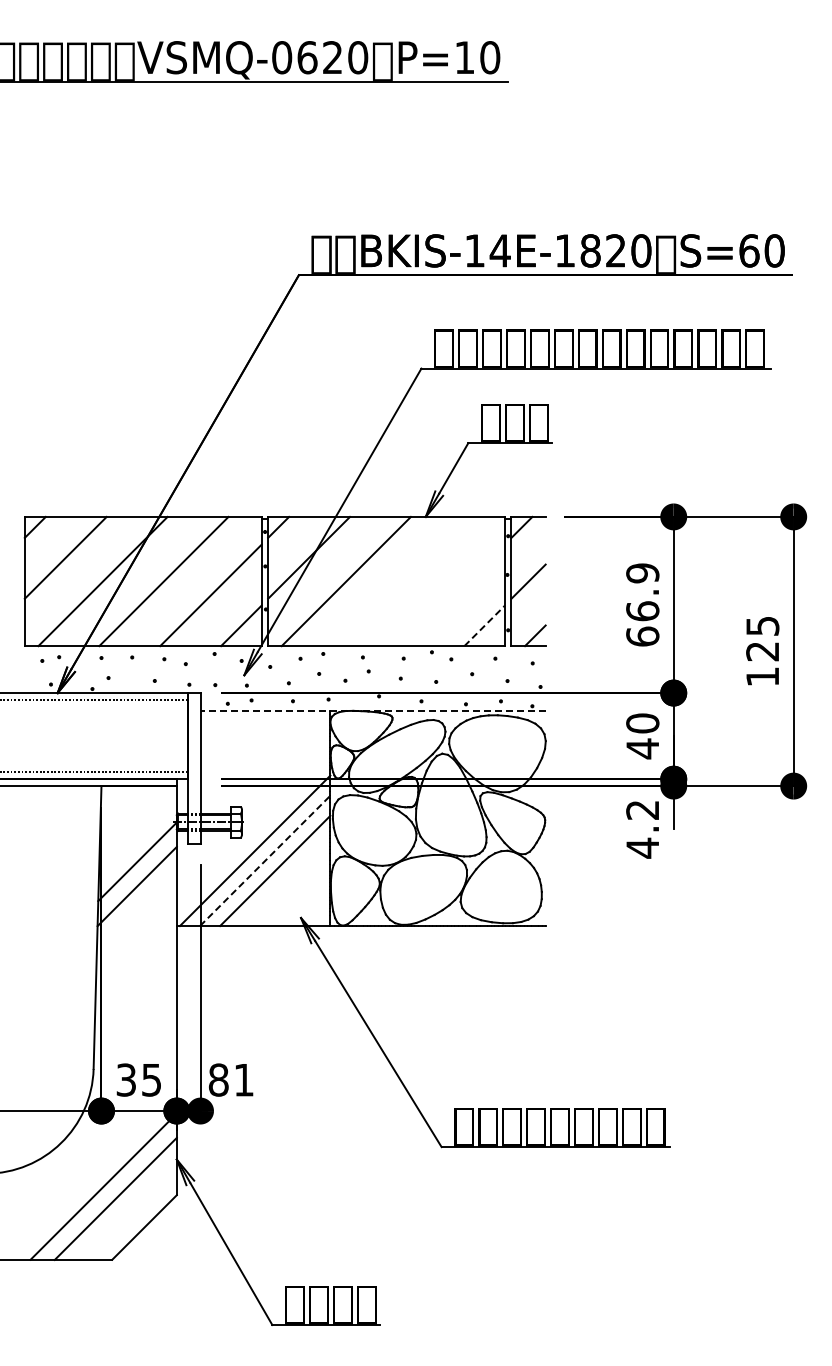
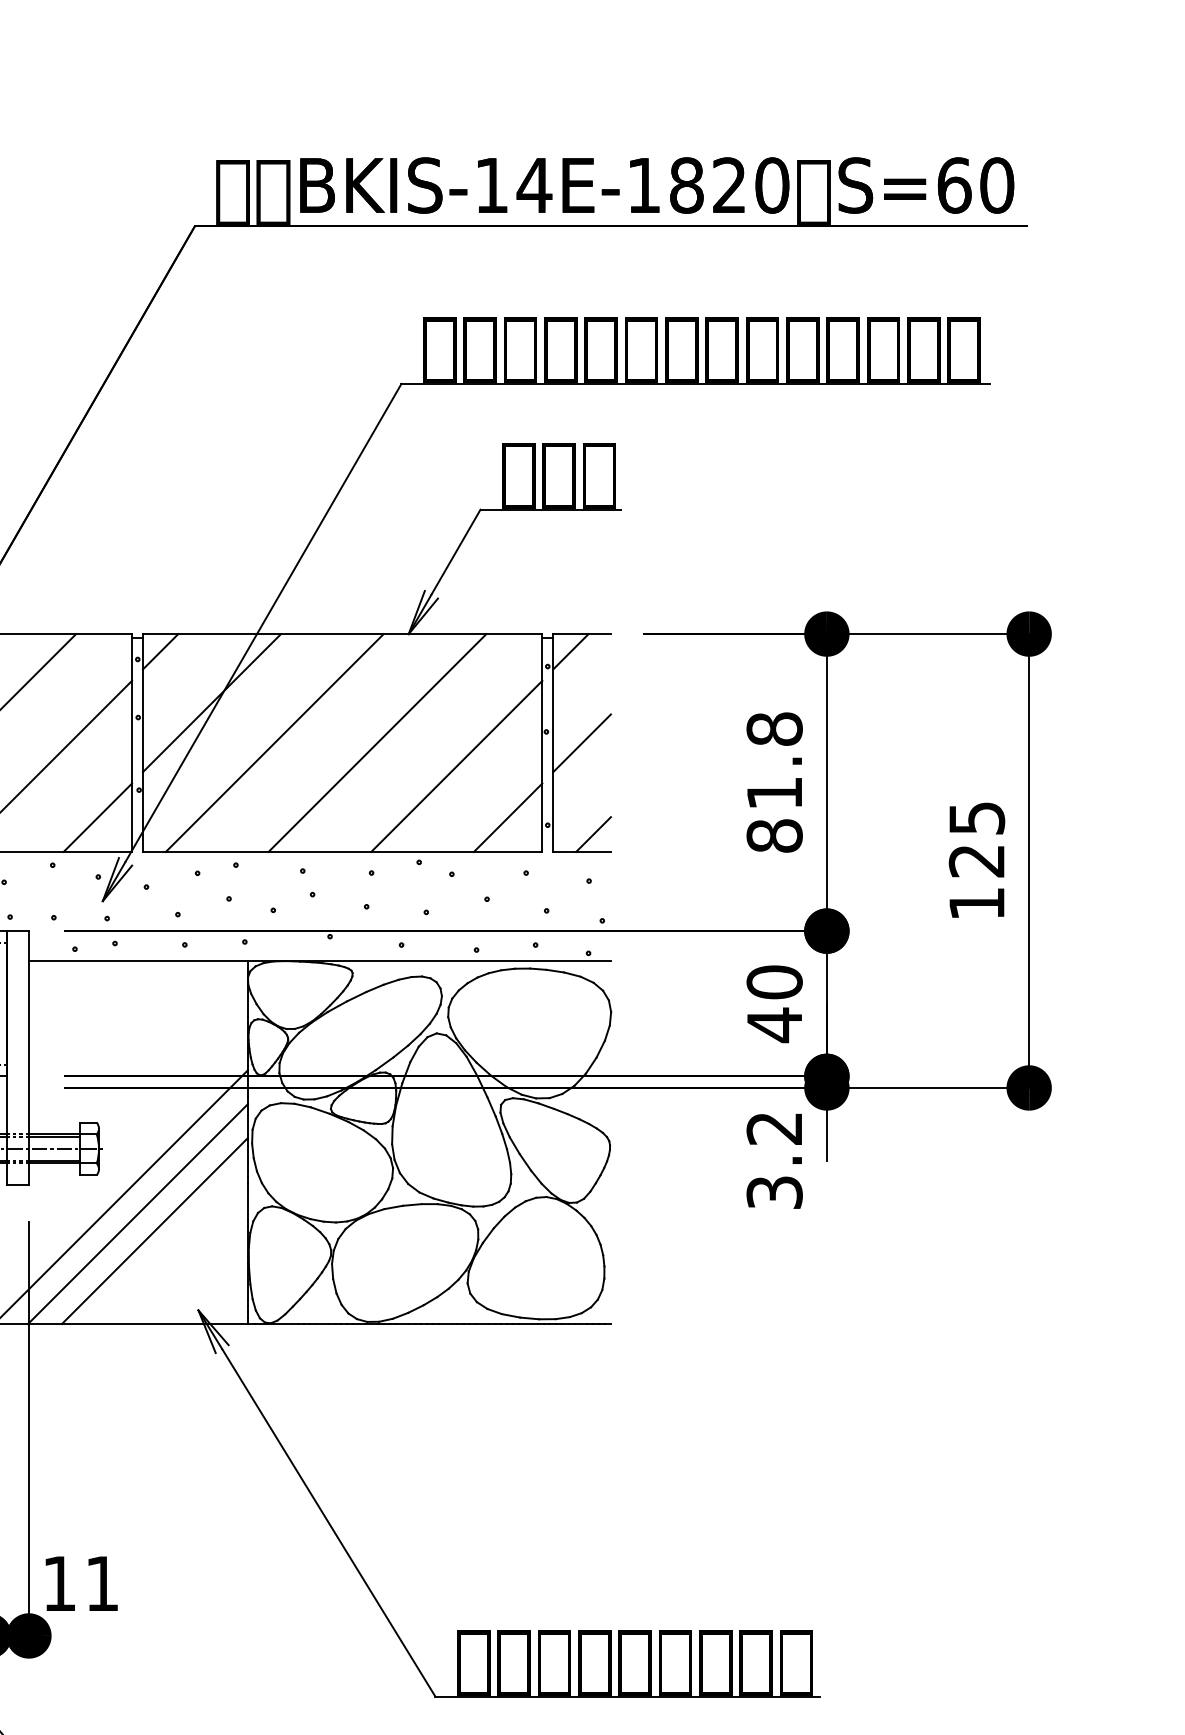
line: (406, 581) -> (376, 742), added
line: (453, 595) -> (455, 766), added
text: (642, 604) -> (774, 781), 66.9 -> 81.8
line: (484, 625) -> (507, 817), dashed -> solid
line: (373, 710) -> (320, 960), dashed -> solid
text: (642, 847) -> (774, 1191), 4.2 -> 3.2
line: (265, 860) -> (138, 1213), dashed -> solid
text: (218, 1079) -> (59, 1582), 81 -> 11

